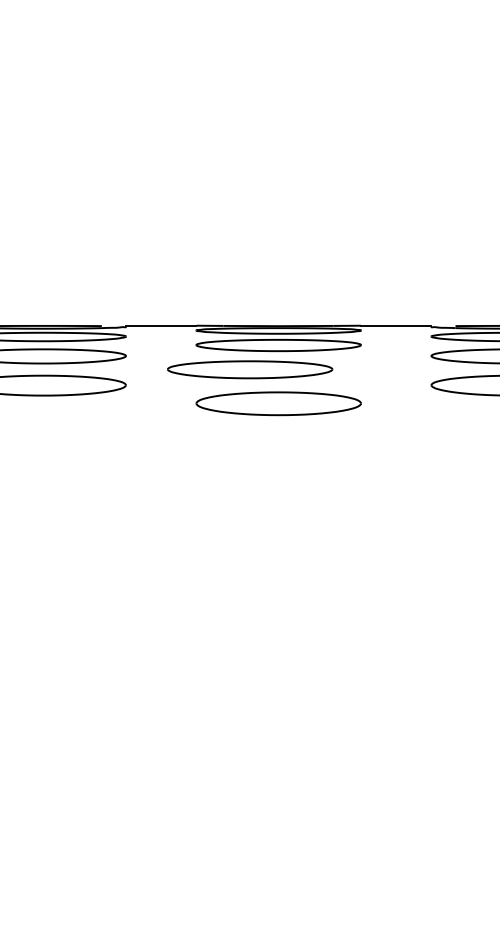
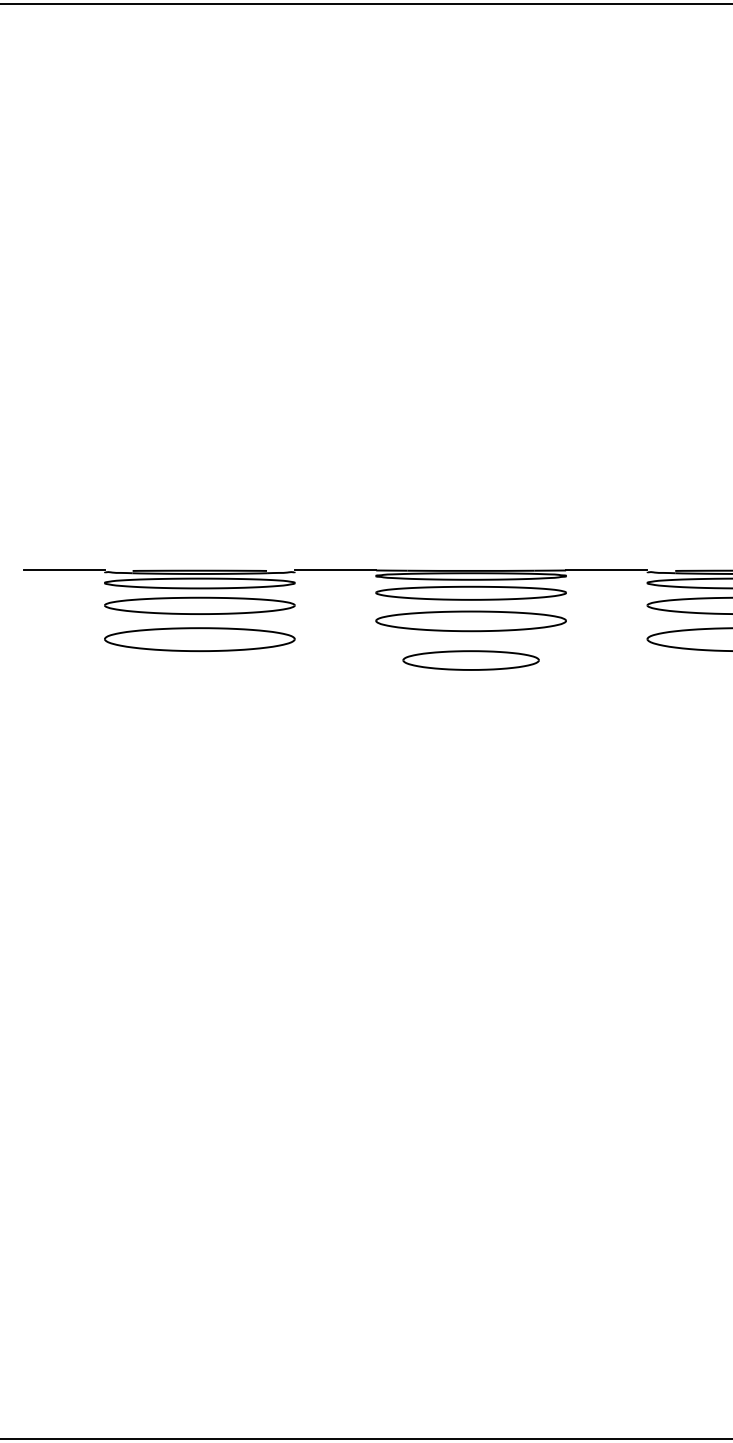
part: (249, 369) -> (470, 621), moved
part: (278, 403) -> (470, 660), size x0.71

